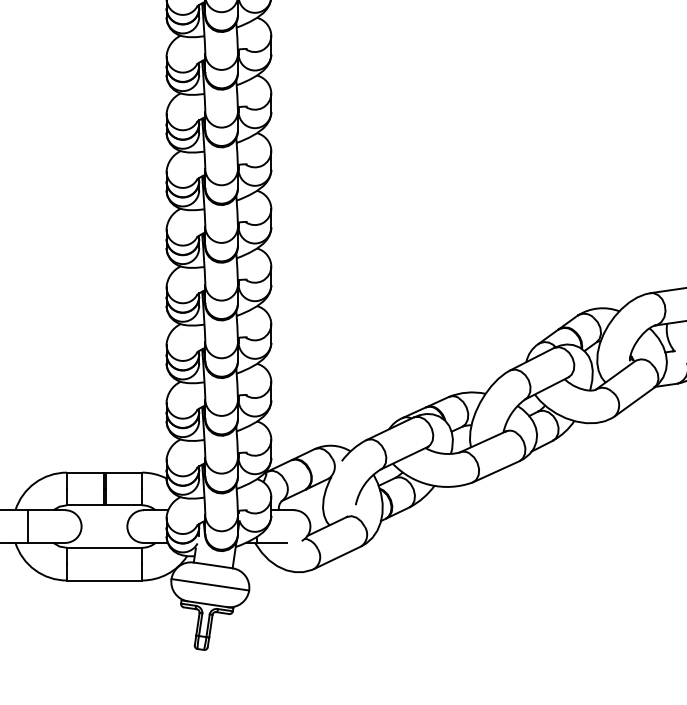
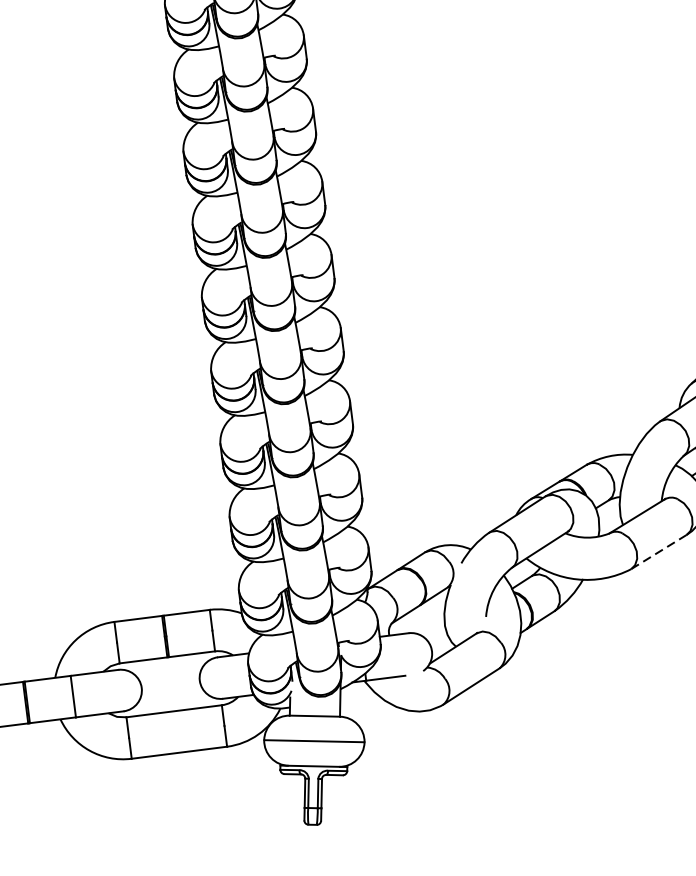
line: (496, 471) -> (659, 551), solid -> dashed

